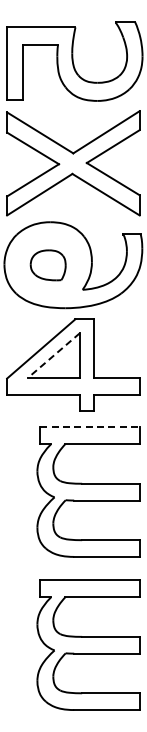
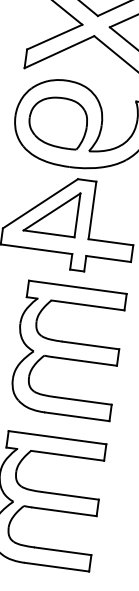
part: (48, 265) -> (58, 122), size x1.67
line: (53, 355) -> (51, 211), dashed -> solid
line: (89, 427) -> (77, 287), dashed -> solid

